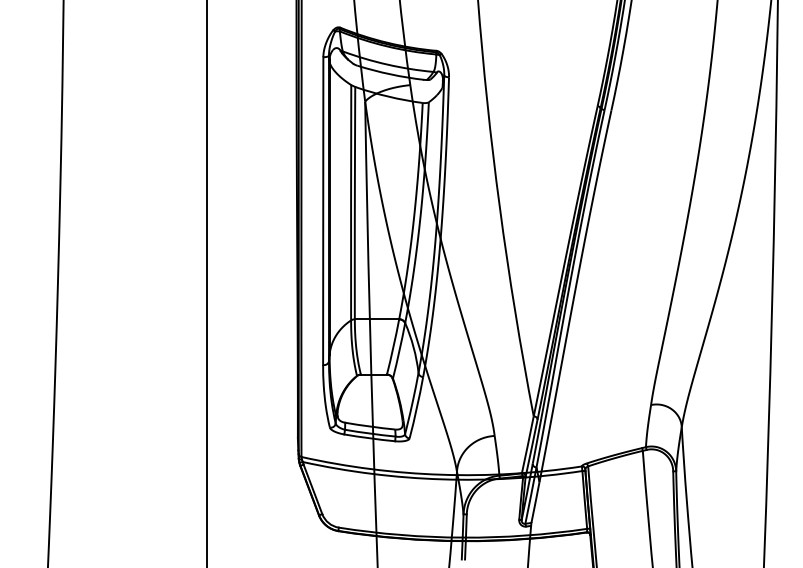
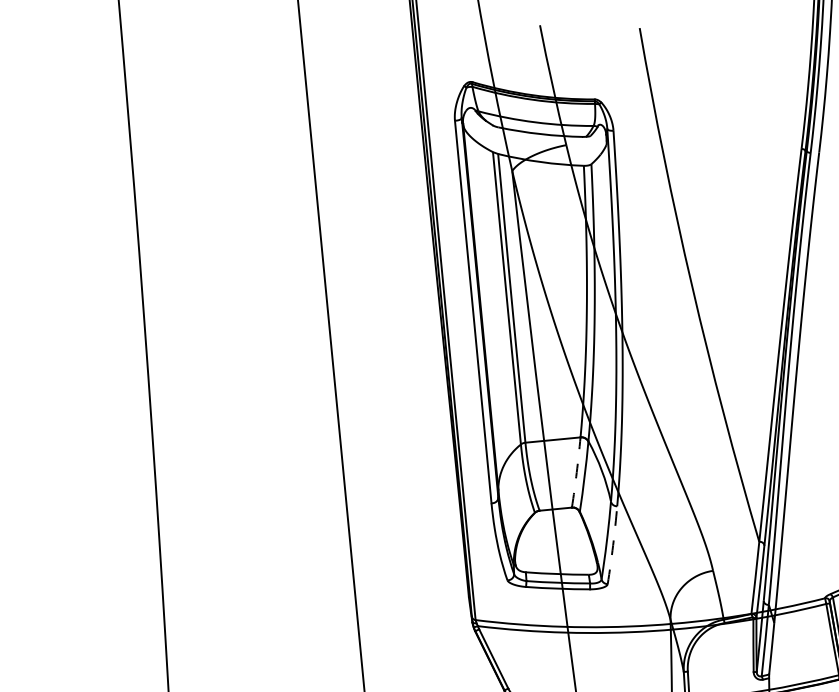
arc: (393, 347) -> (576, 473), solid -> dashed
arc: (416, 407) -> (612, 544), solid -> dashed

